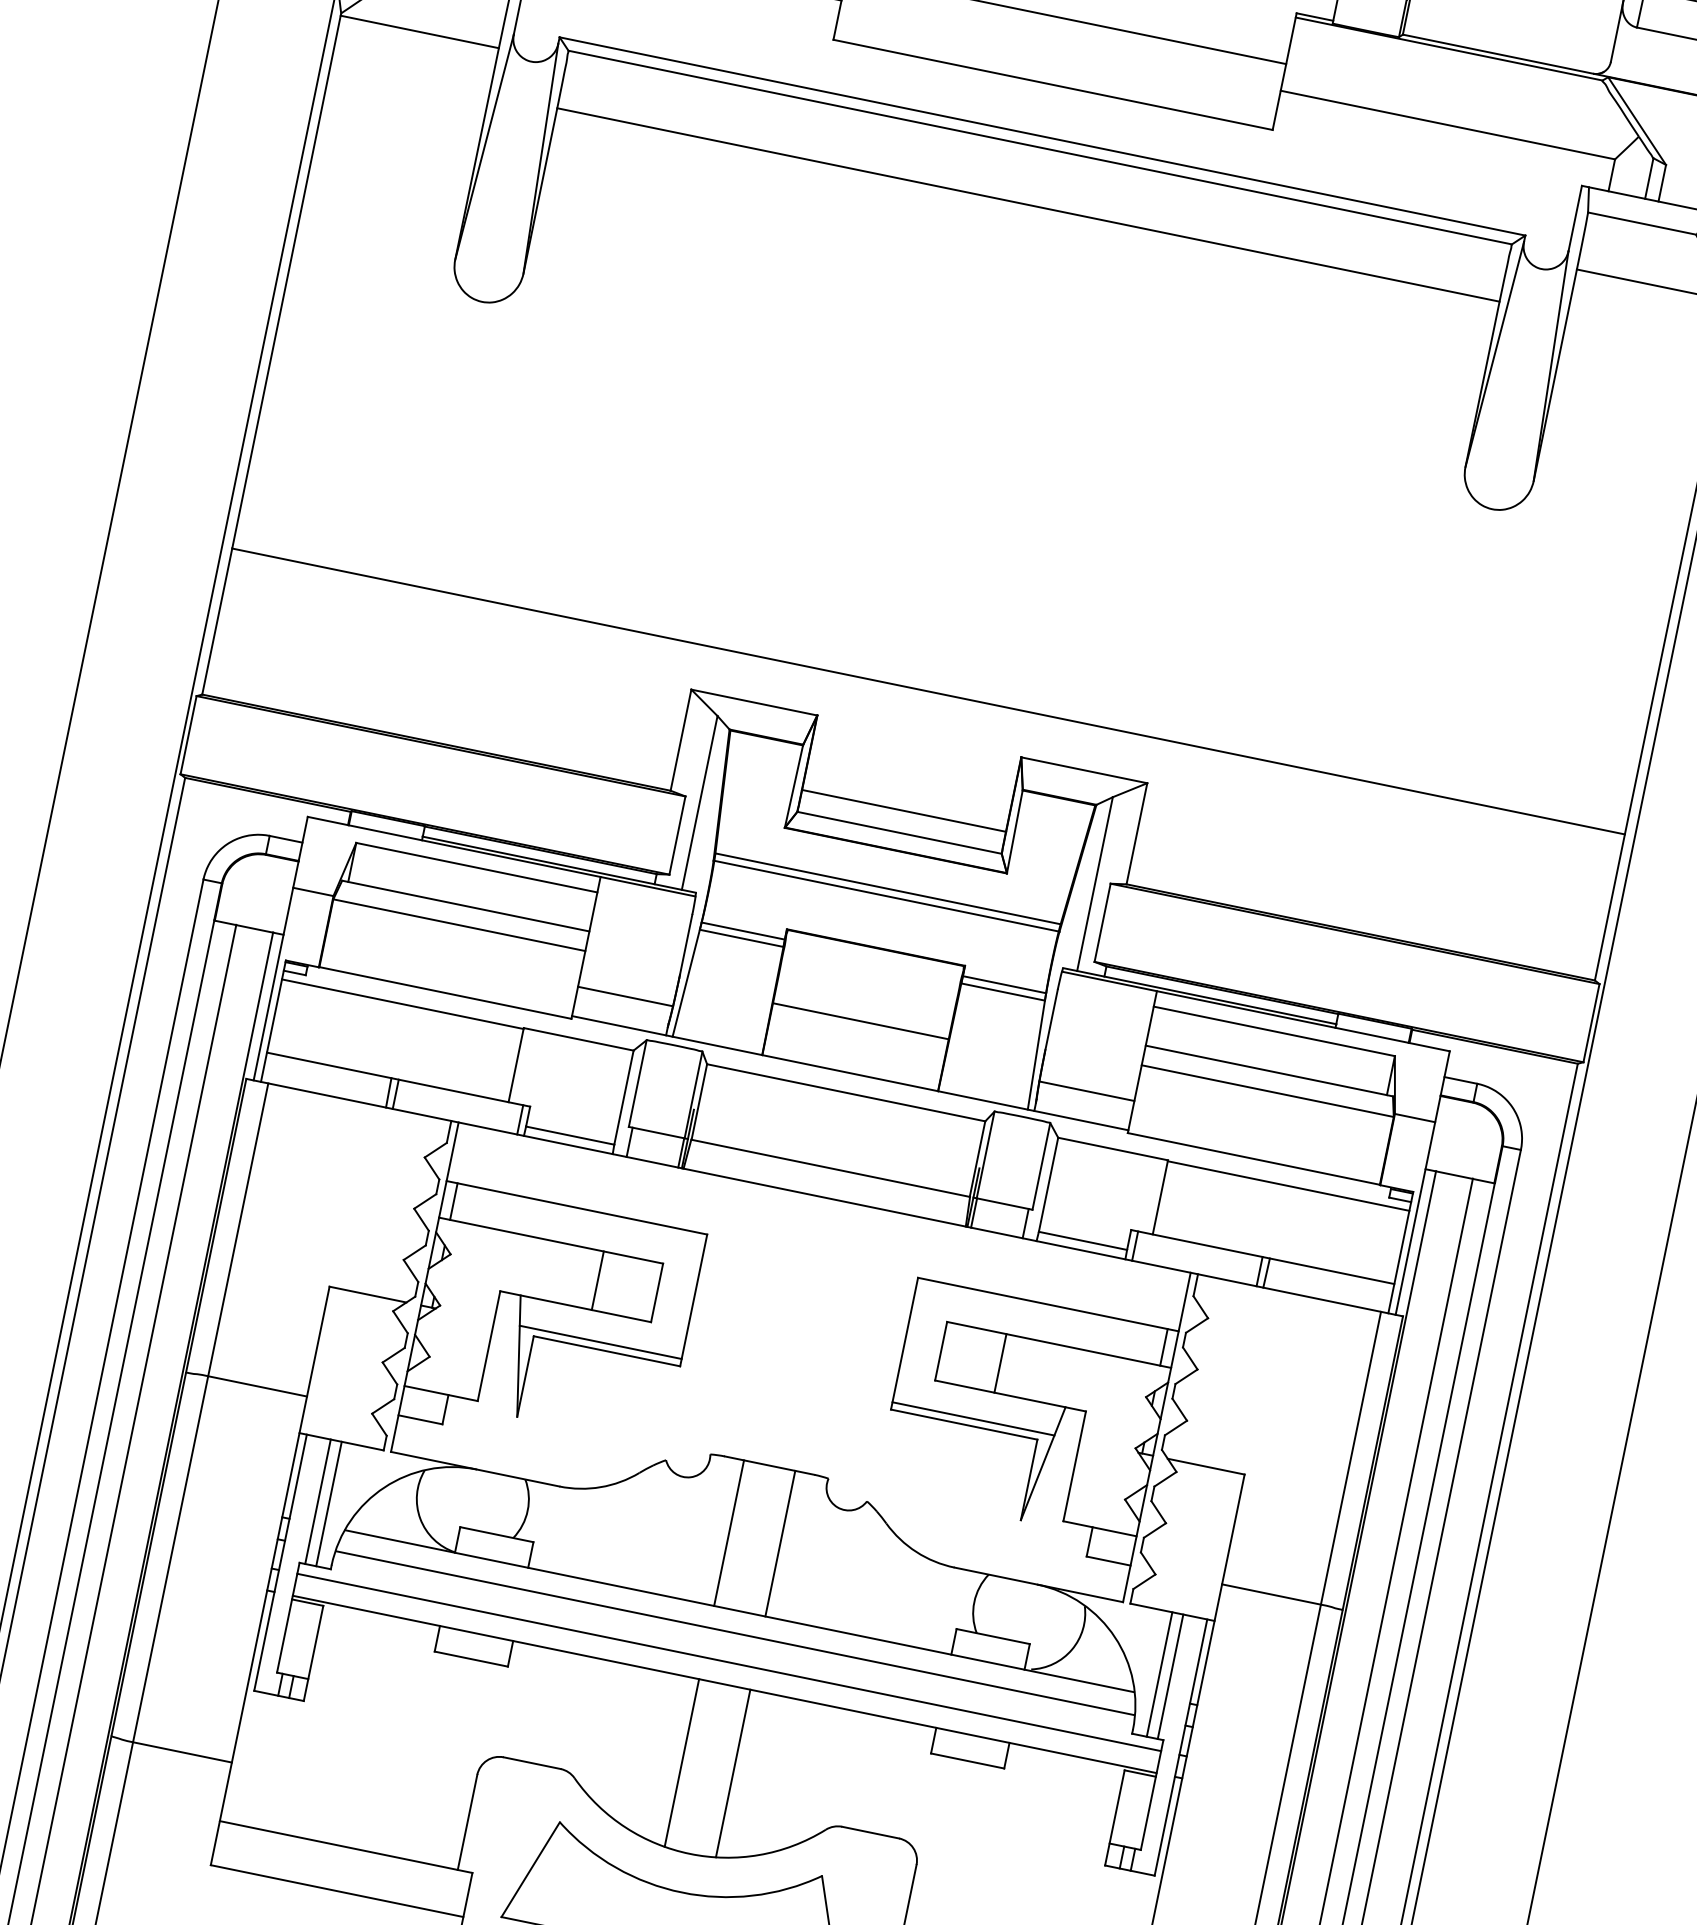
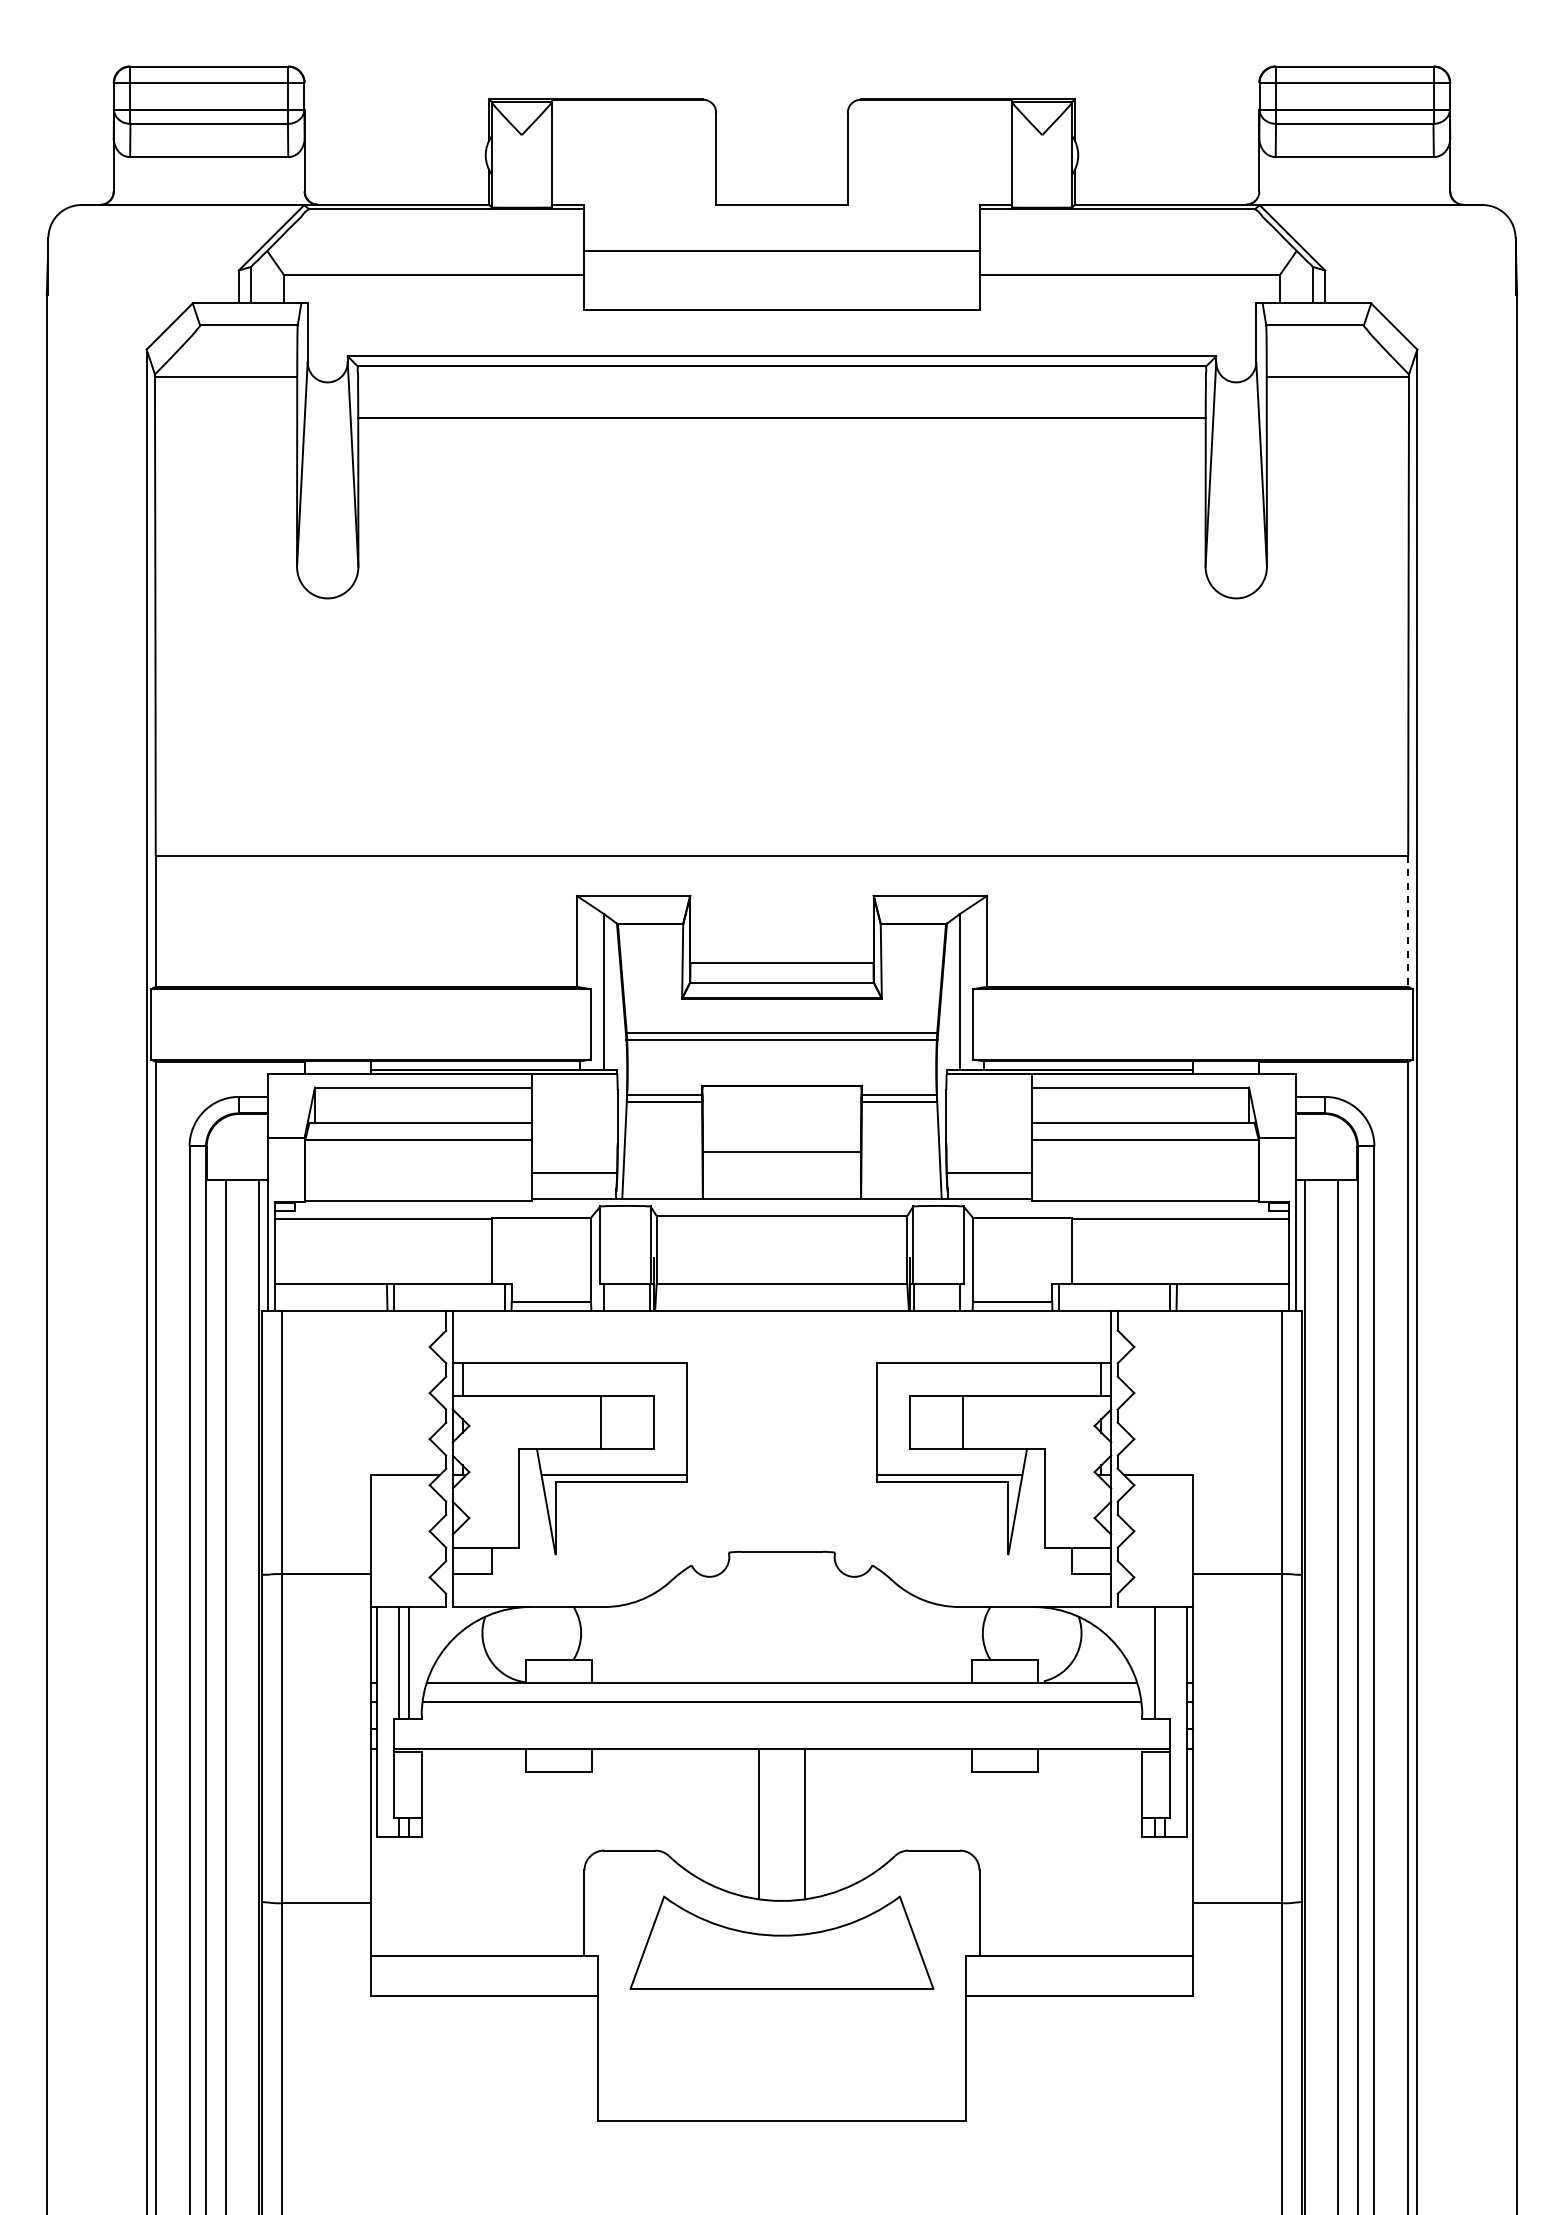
line: (1610, 907) -> (1408, 921), solid -> dashed
line: (728, 1532) -> (758, 1616), removed
line: (781, 1542) -> (805, 1616), removed
line: (728, 1662) -> (781, 1728), removed
line: (1170, 1676) -> (1165, 1662), removed

